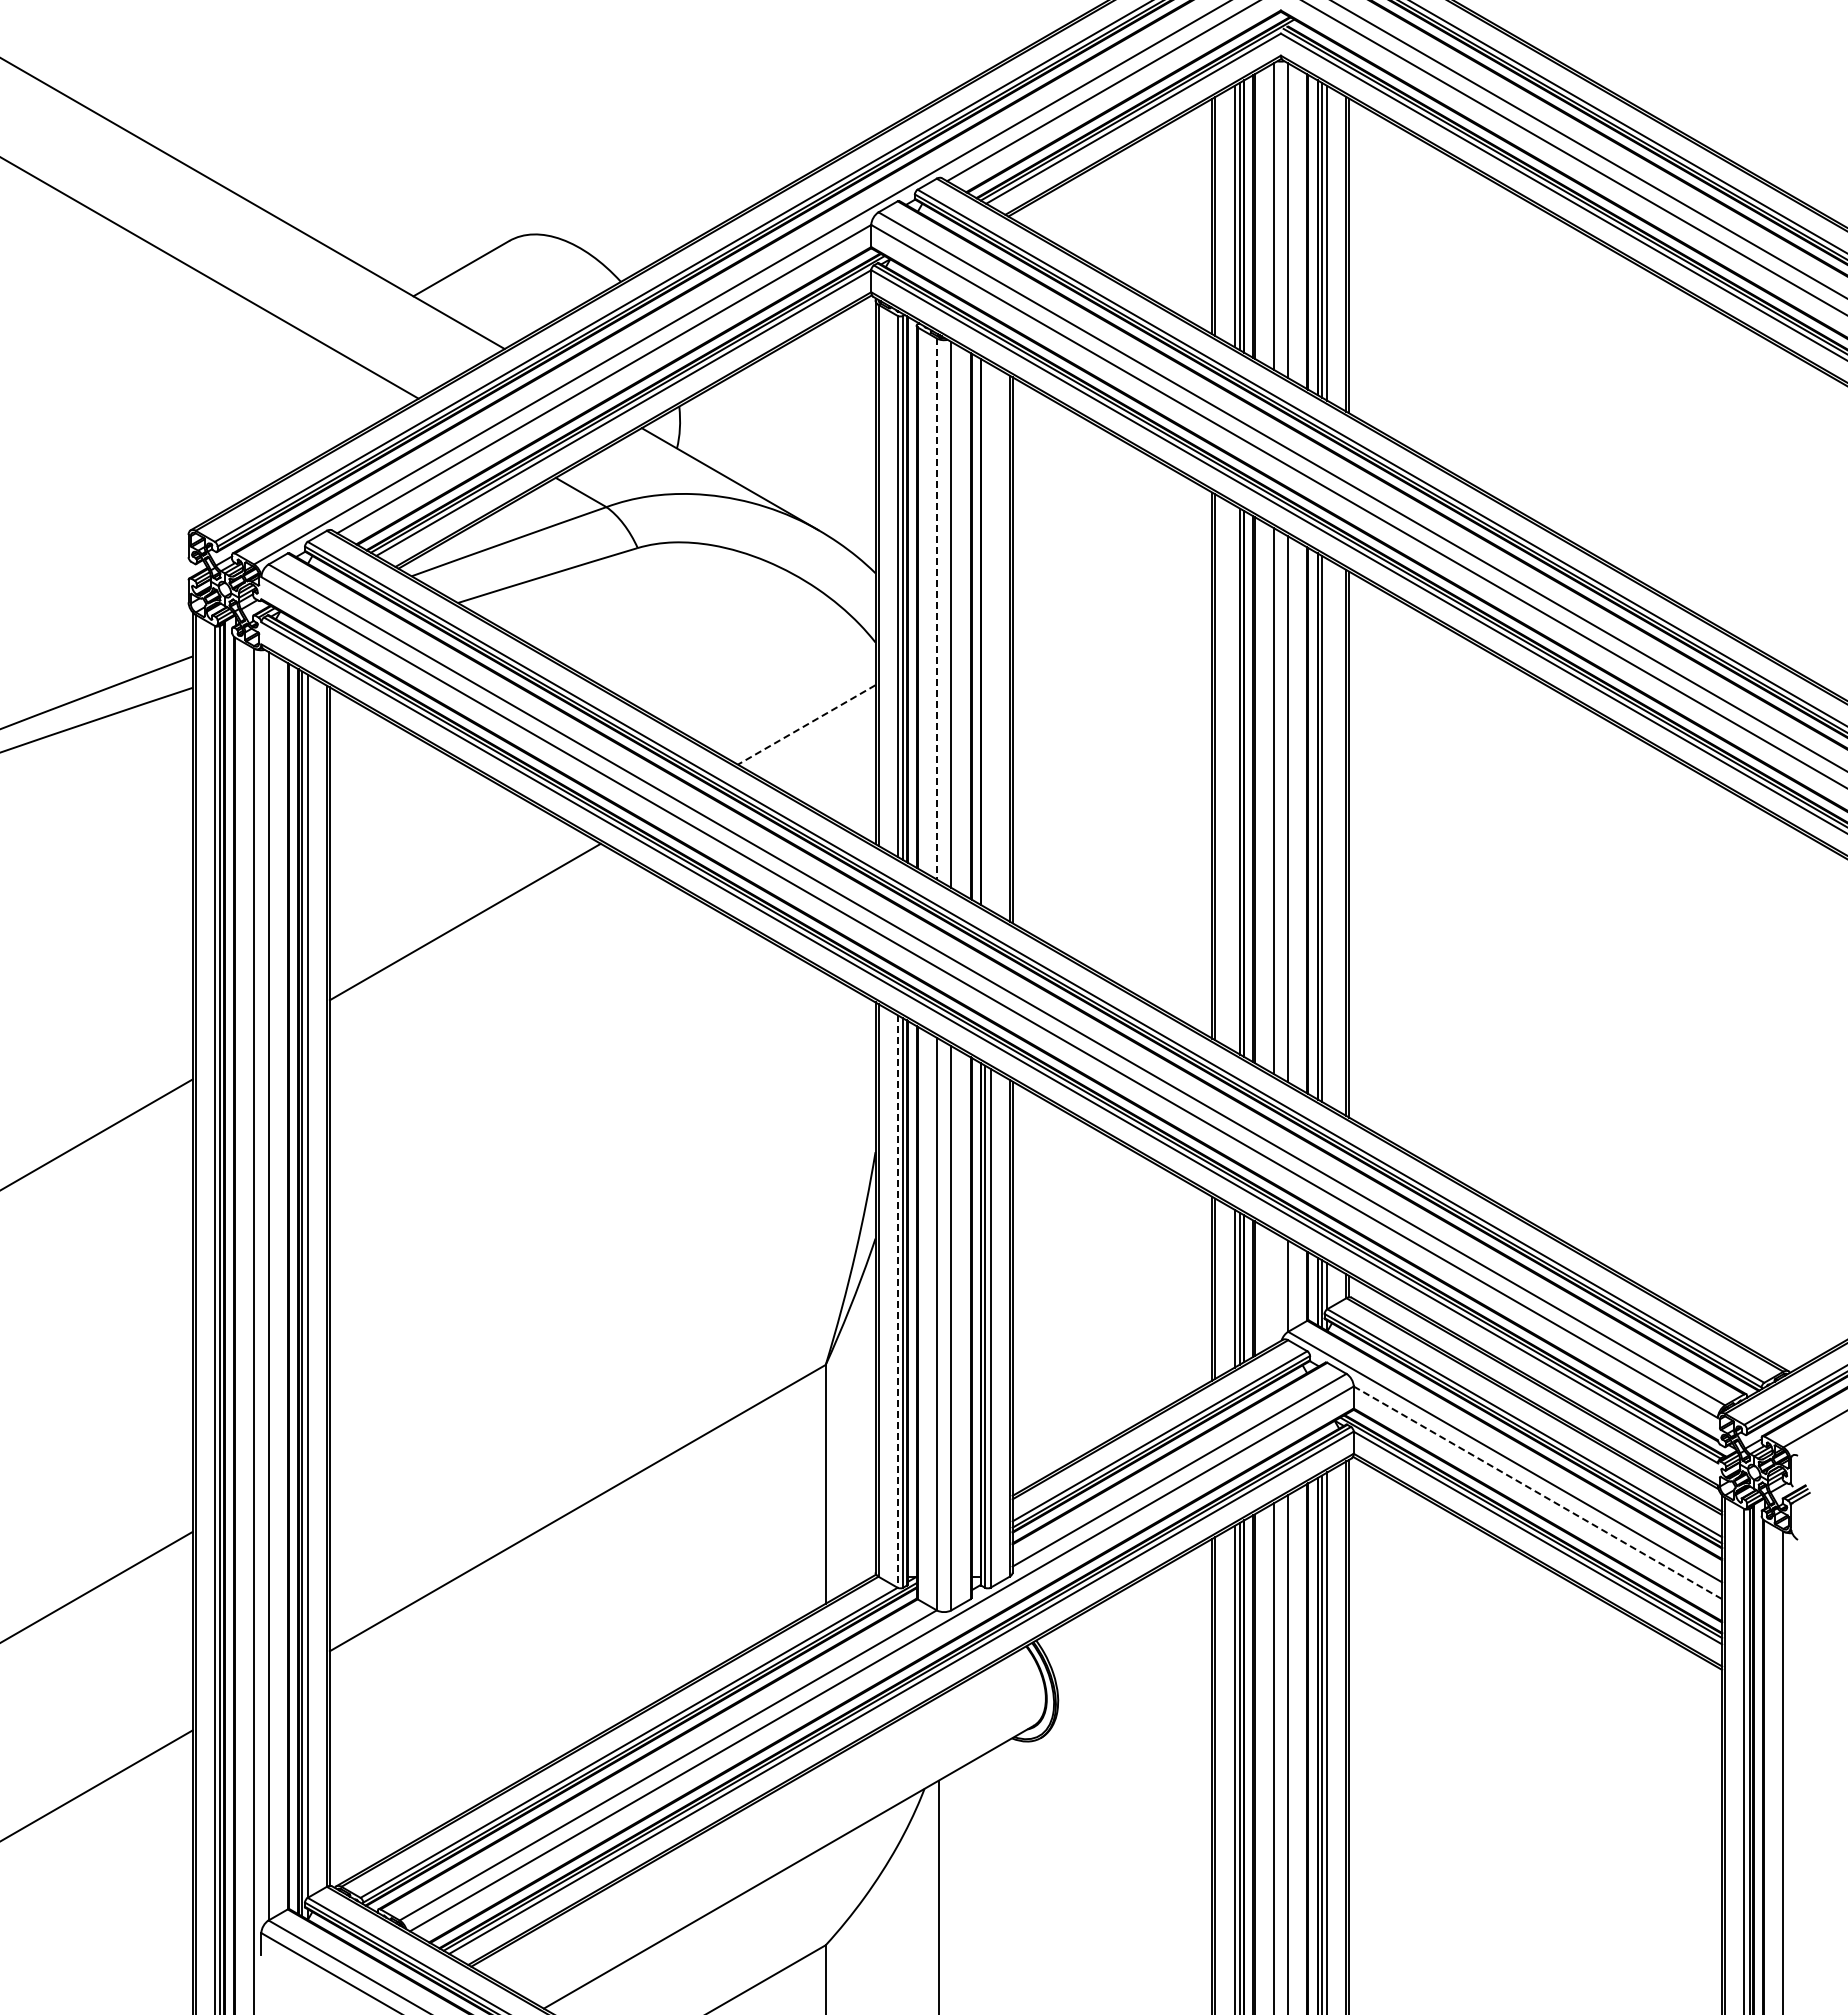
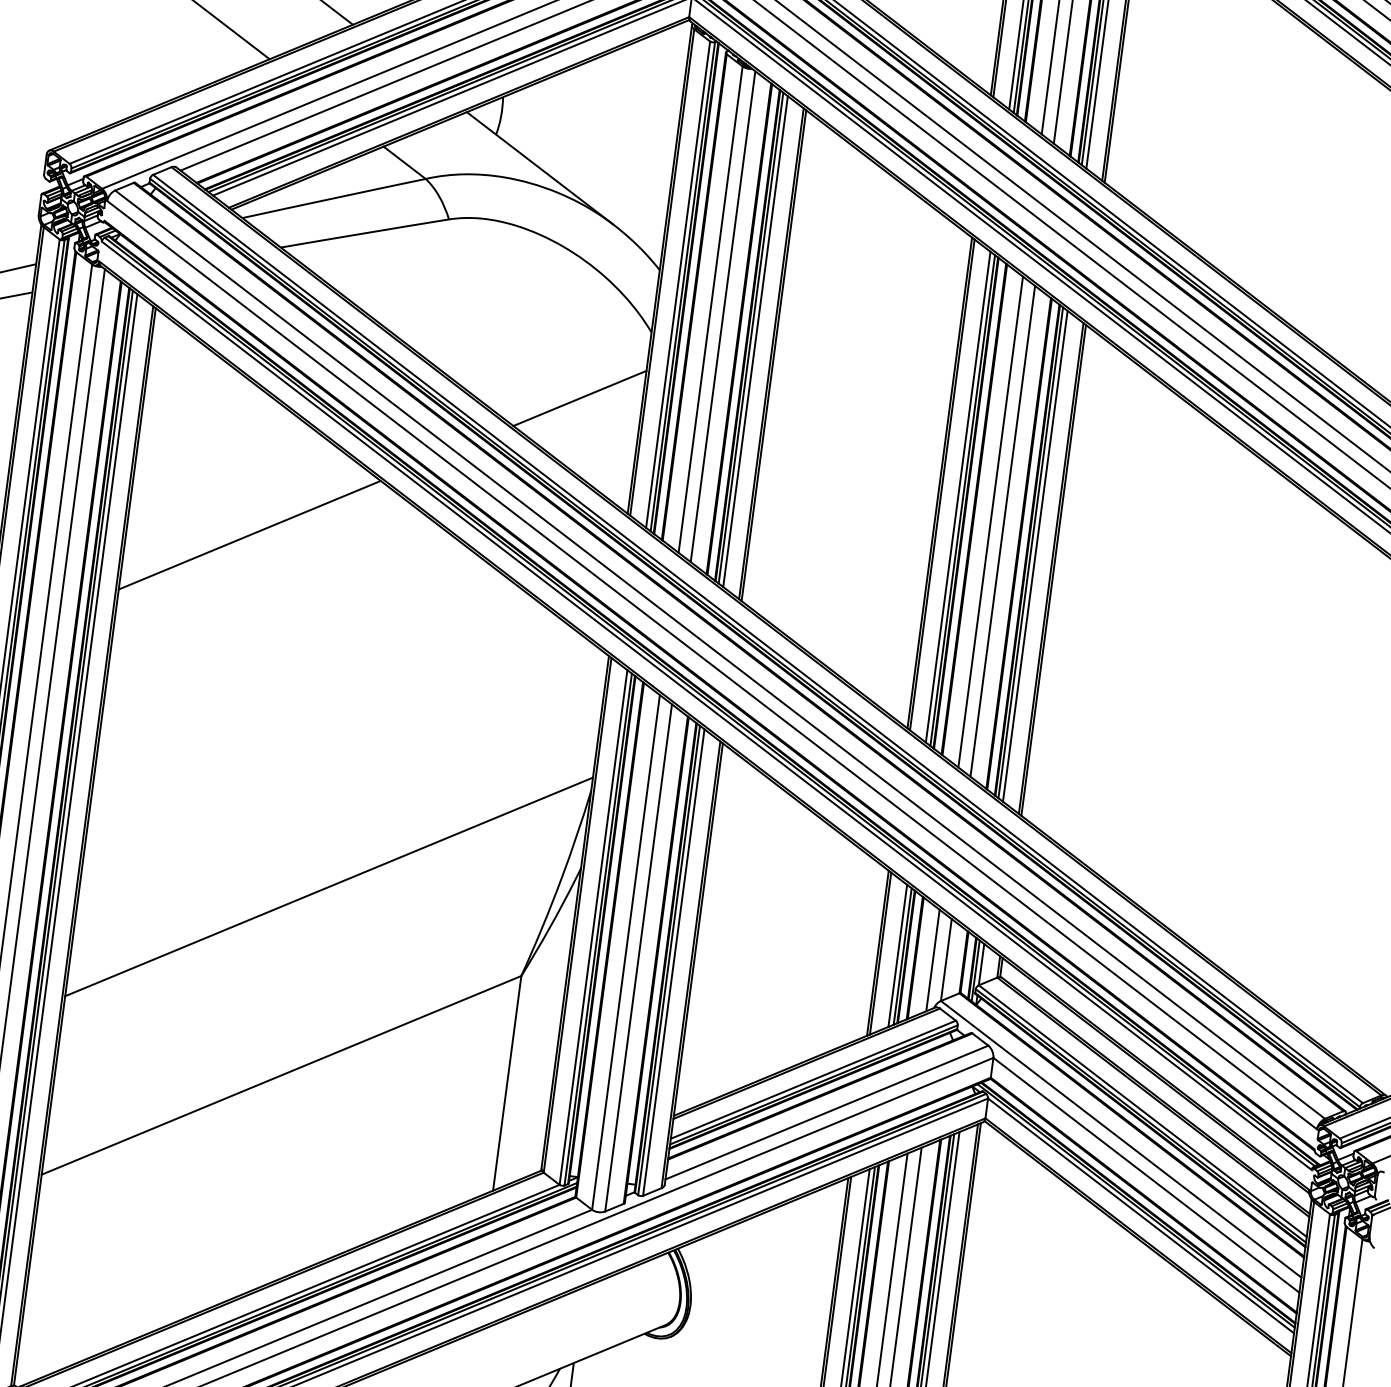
line: (936, 608) -> (710, 309), dashed -> solid
line: (985, 634) -> (751, 338), added
line: (990, 637) -> (755, 341), added
line: (806, 725) -> (579, 398), dashed -> solid
line: (1234, 778) -> (958, 497), added
line: (1327, 831) -> (1035, 555), added
line: (1273, 1288) -> (932, 960), added
line: (602, 1294) -> (328, 886), added
line: (897, 1302) -> (593, 928), dashed -> solid
line: (1537, 1492) -> (1146, 1174), dashed -> solid

